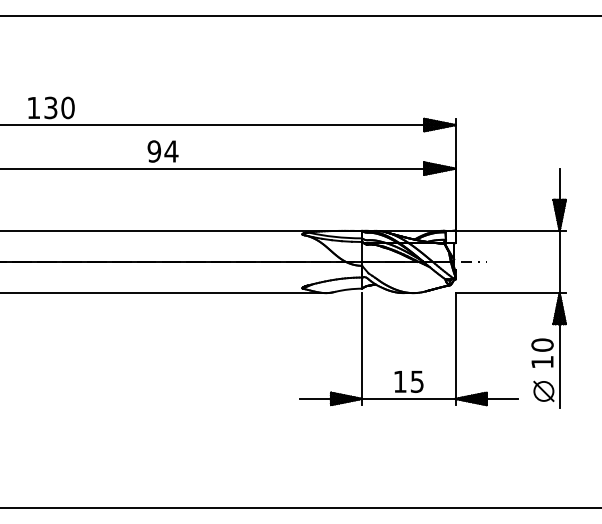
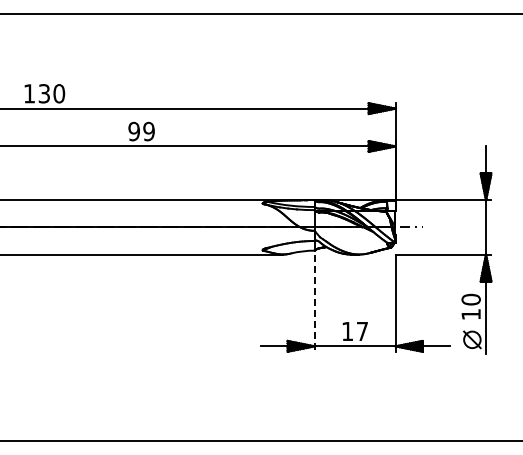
text: (170, 151) -> (148, 131), 94 -> 99
line: (362, 349) -> (314, 303), solid -> dashed
text: (417, 381) -> (362, 331), 15 -> 17

